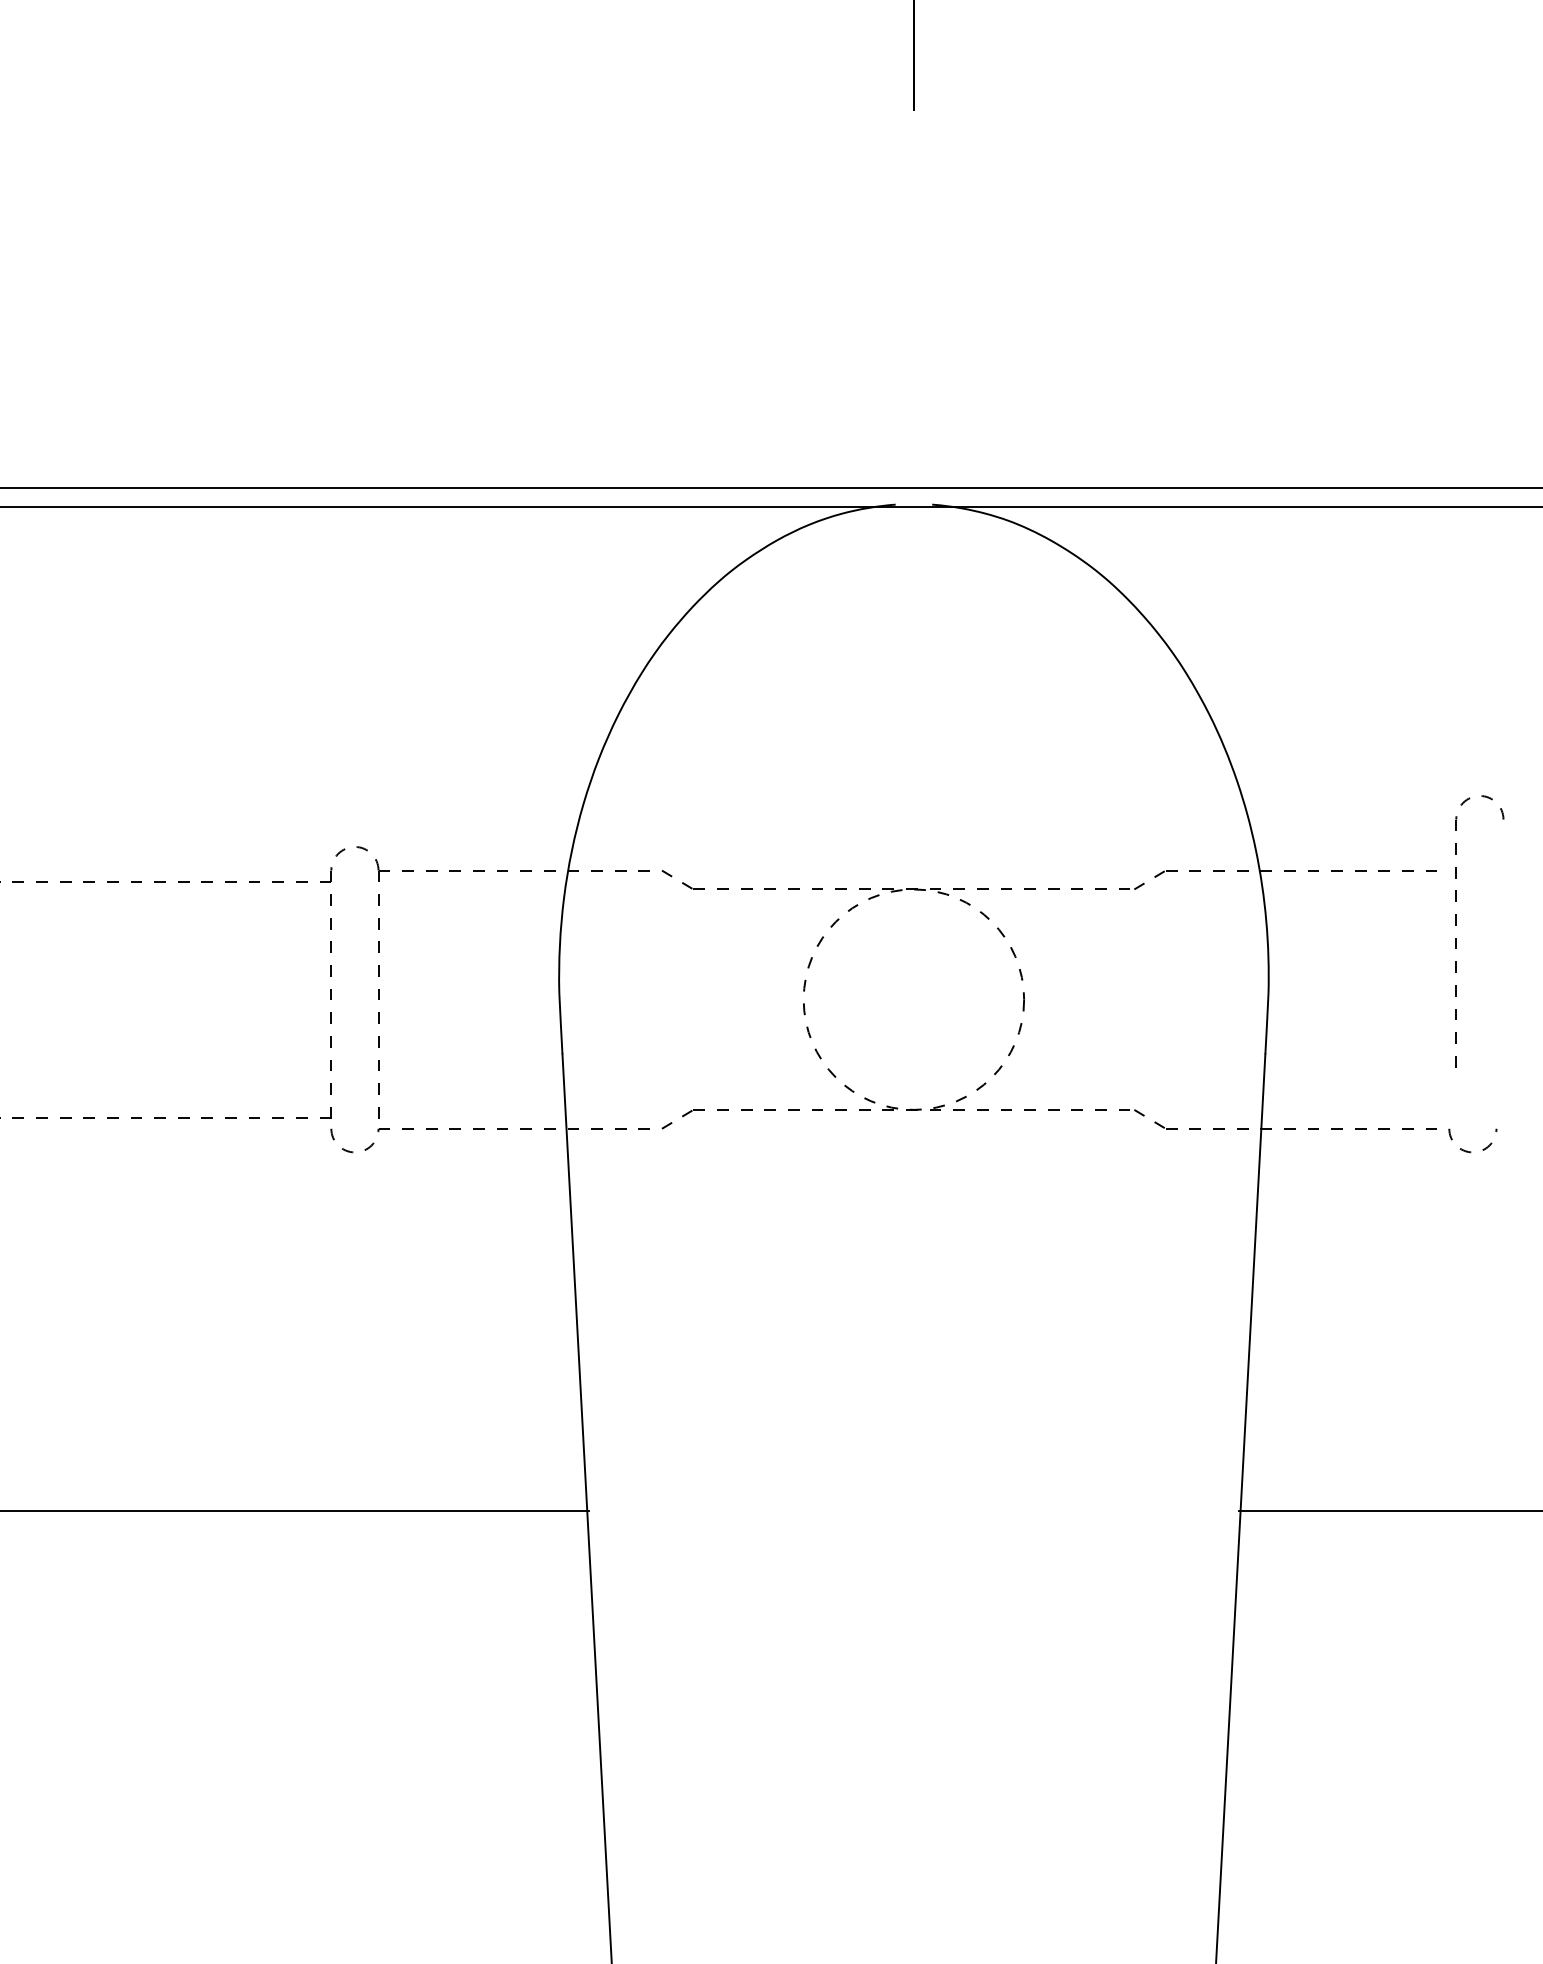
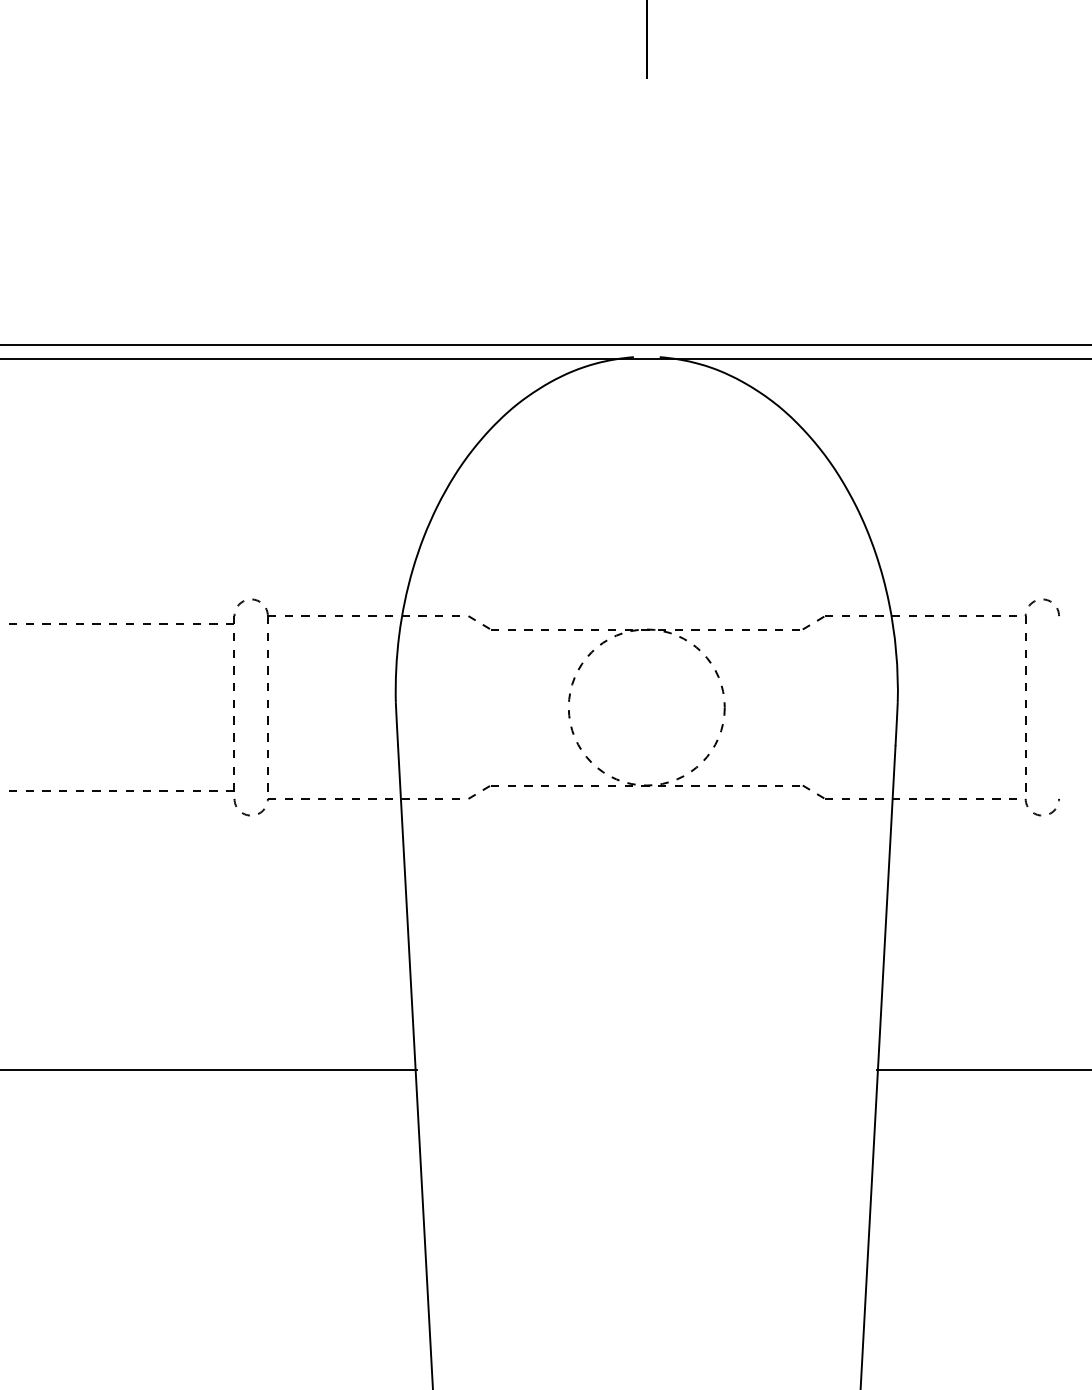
part: (1456, 925) -> (1025, 691), moved

